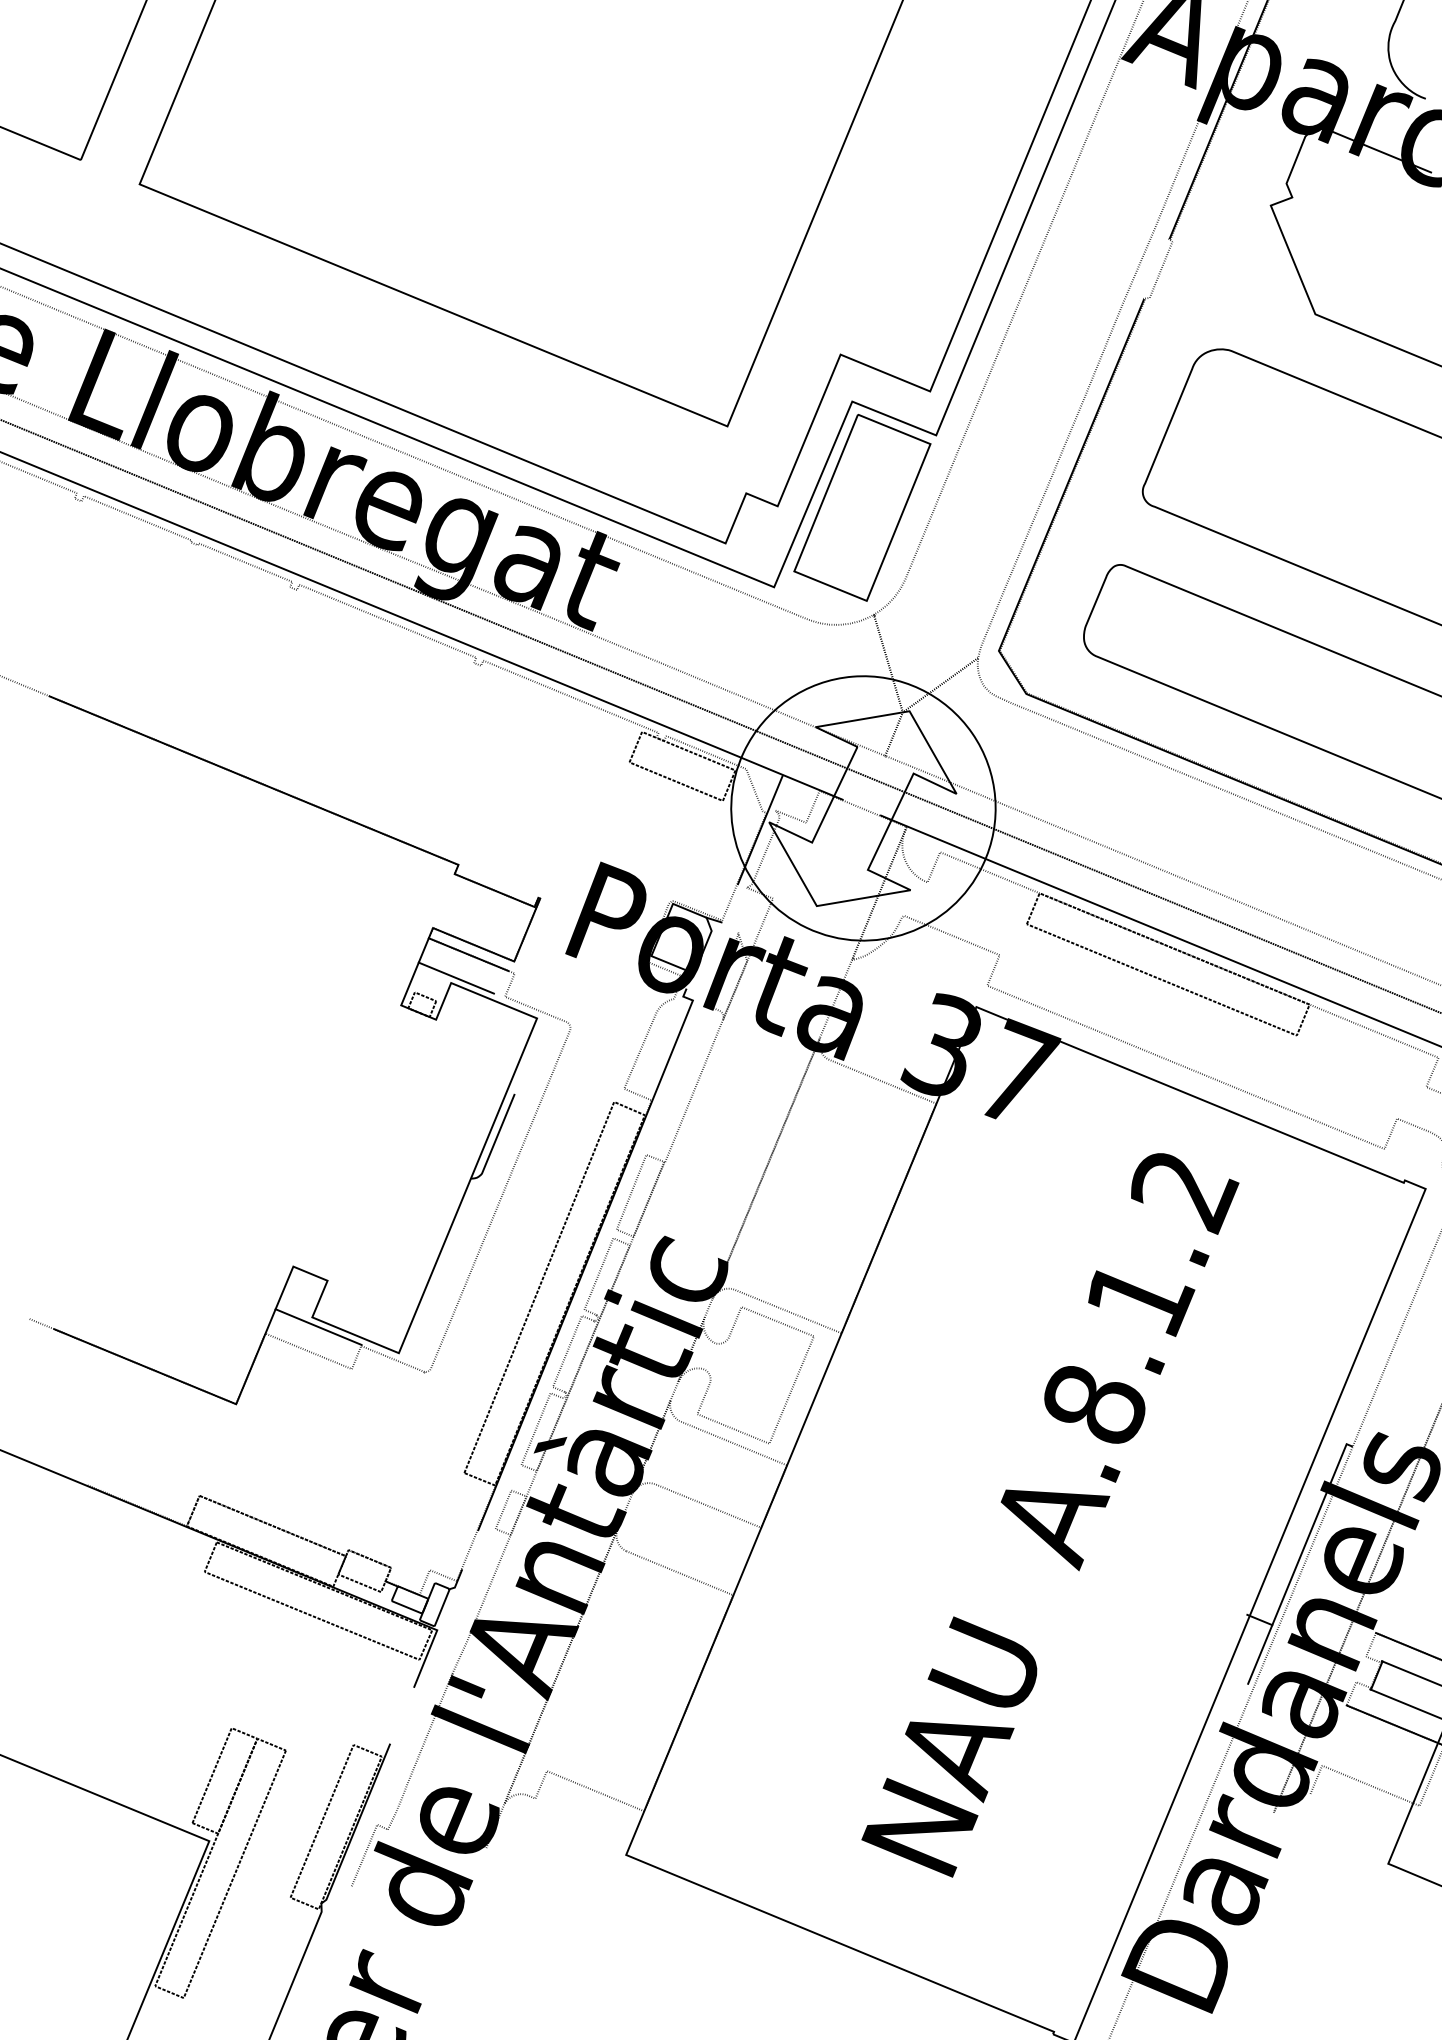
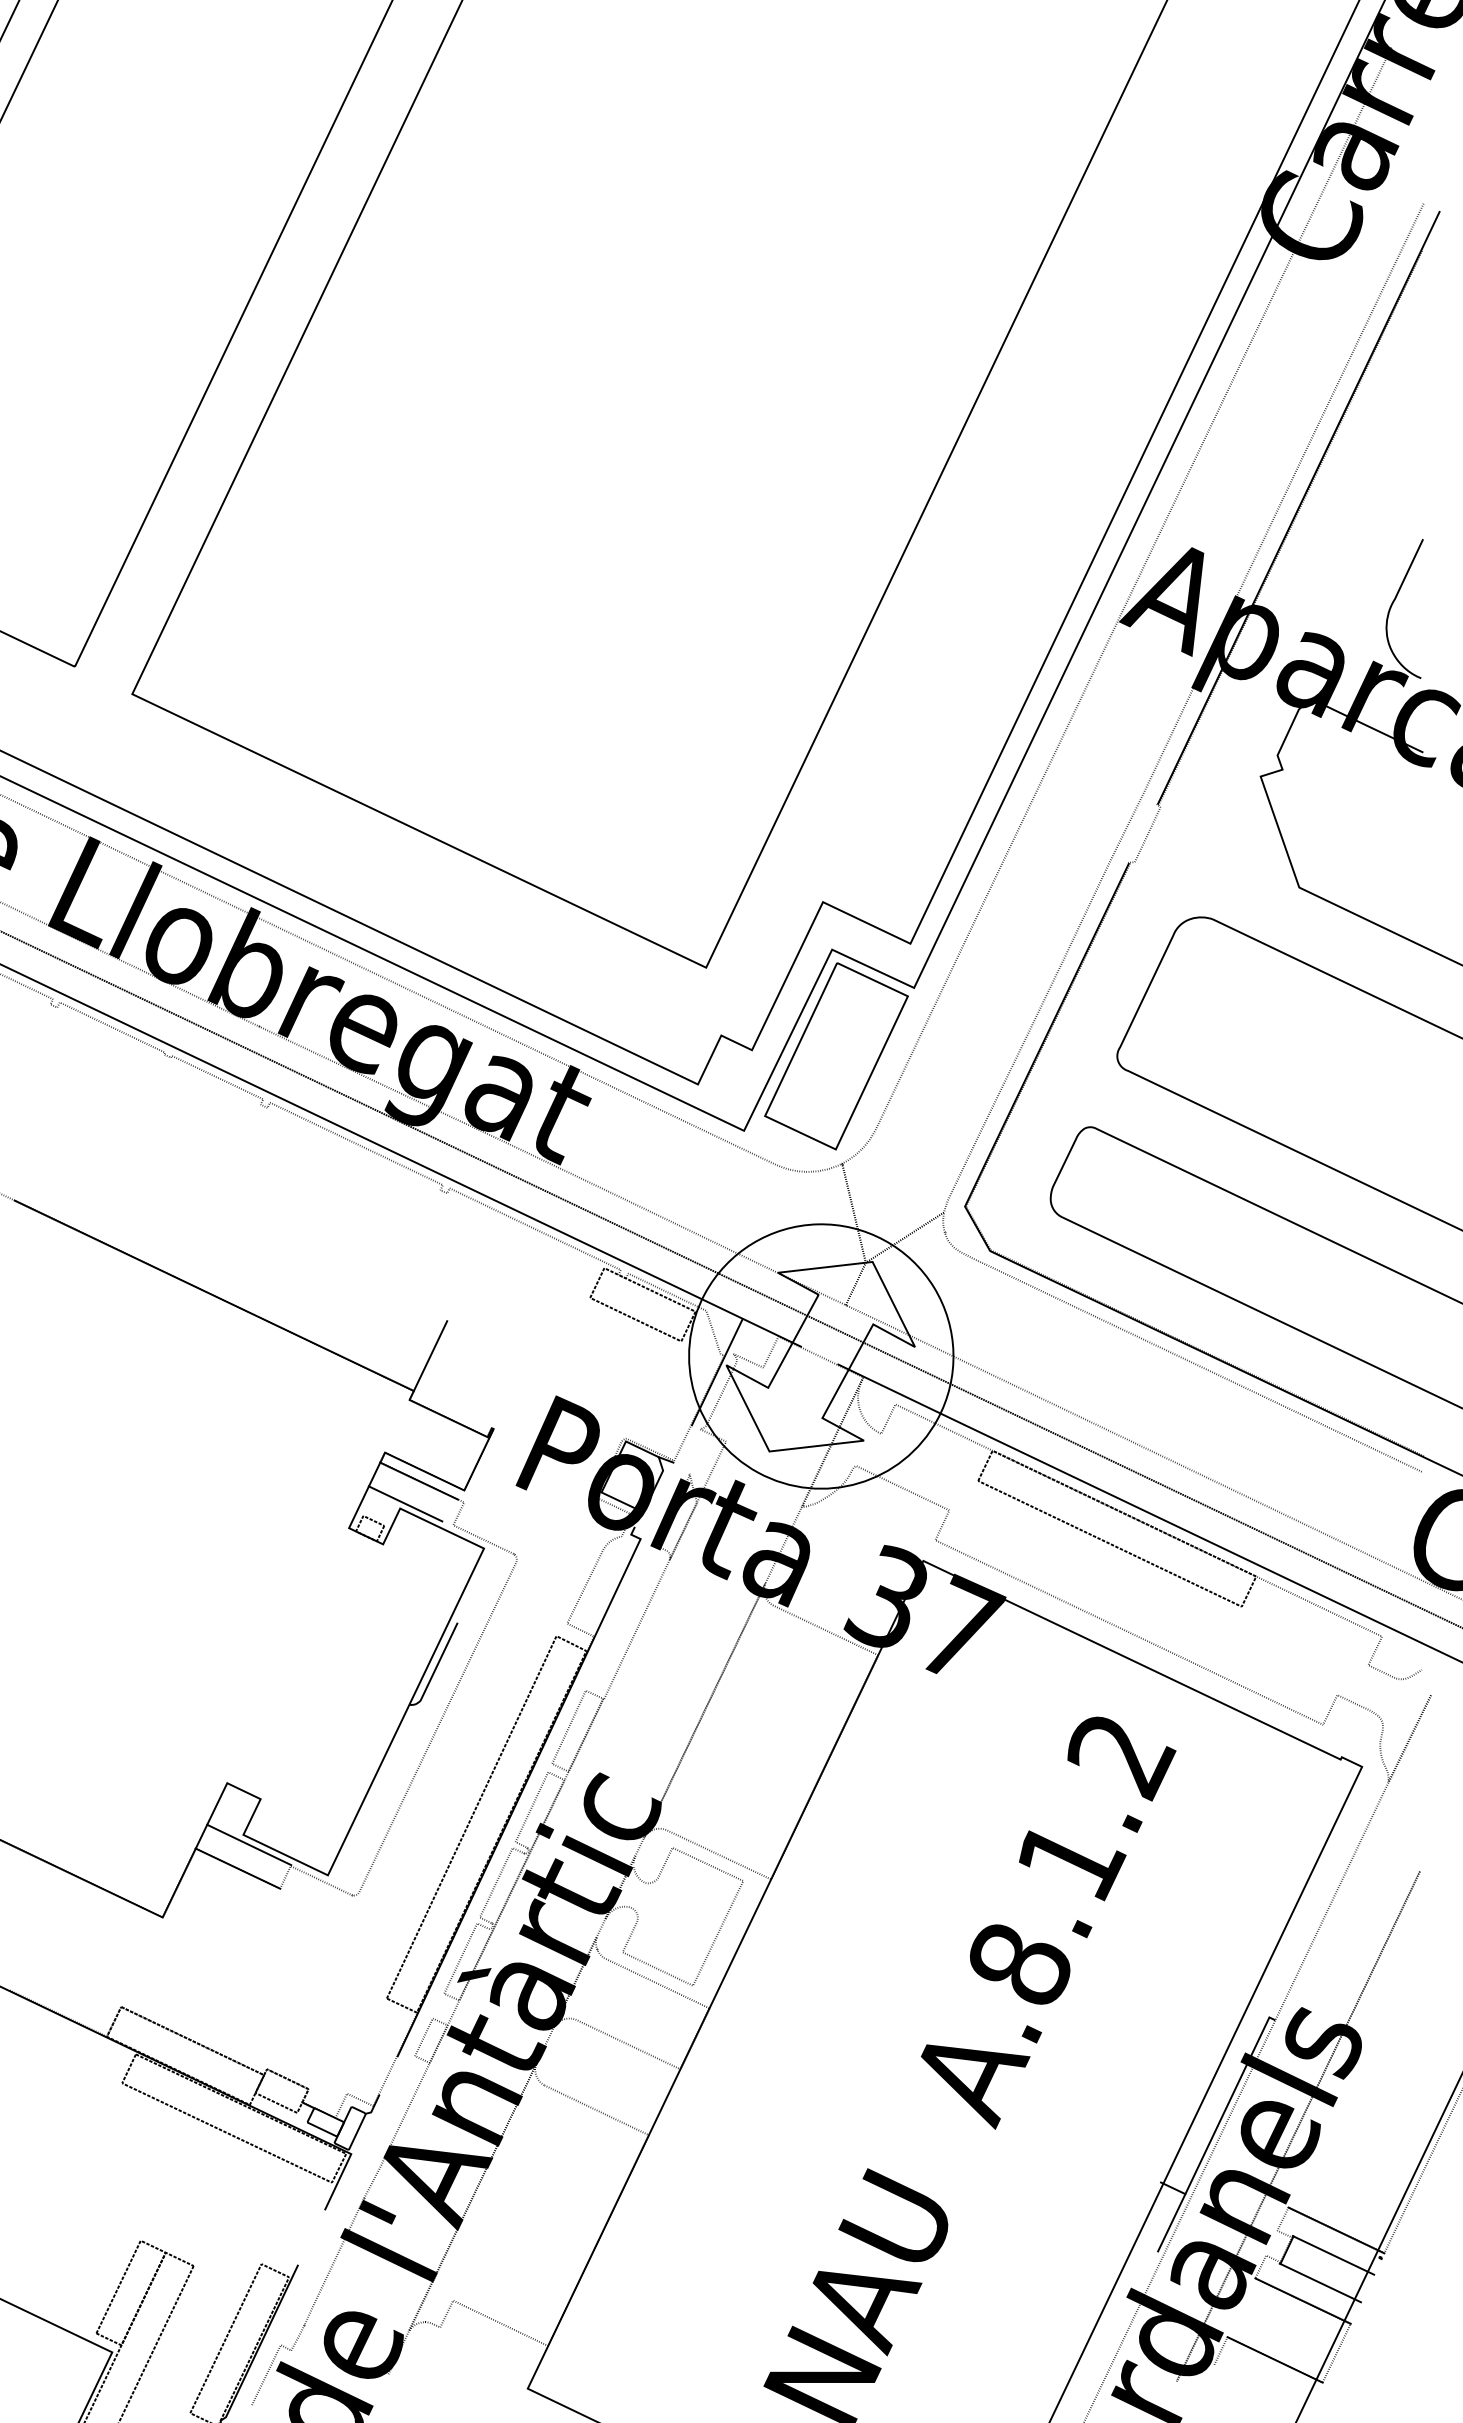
line: (473, 829) -> (430, 1356), added
line: (308, 1351) -> (237, 1868), added
line: (1370, 1785) -> (1274, 2359), added

